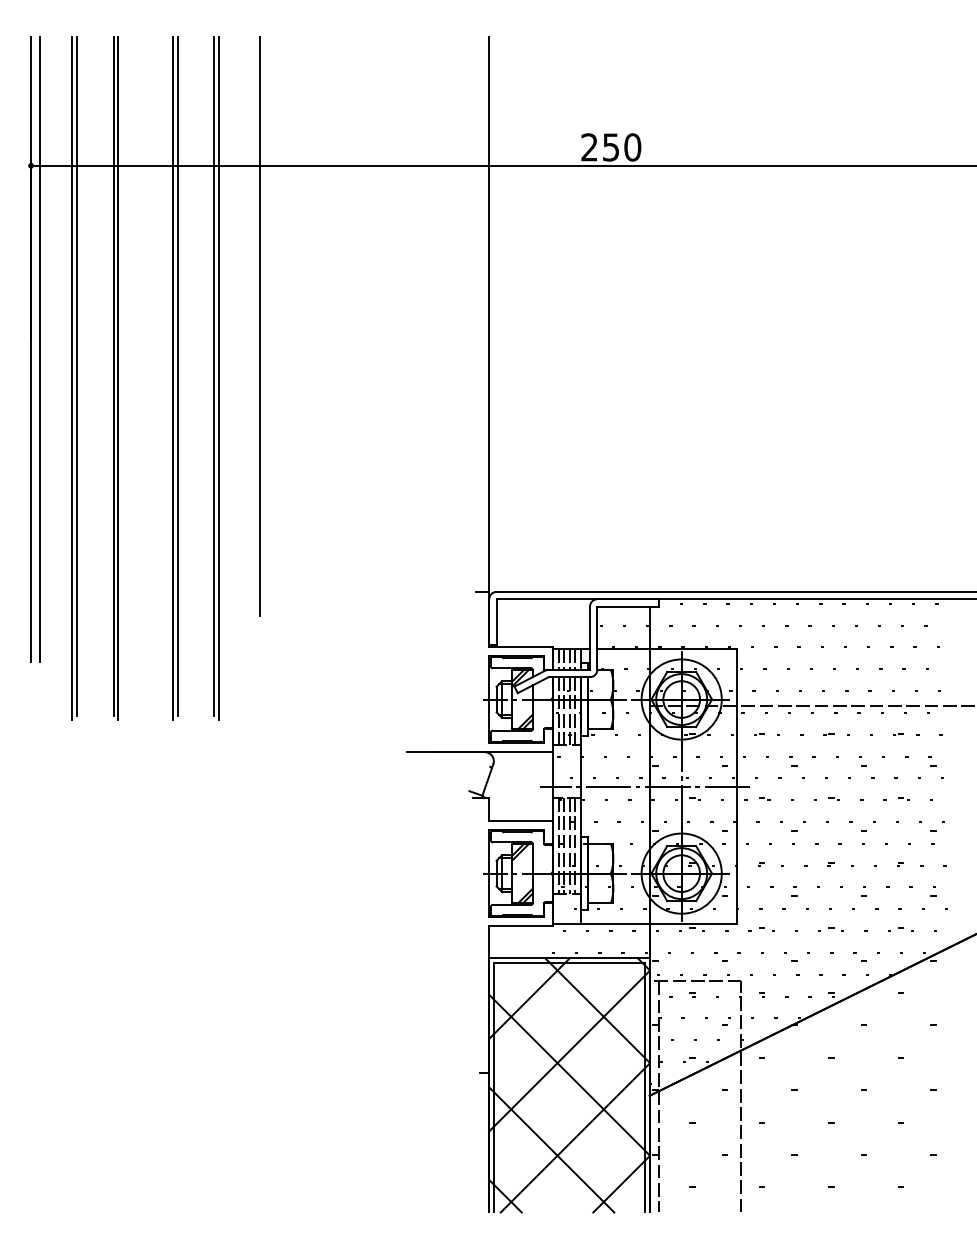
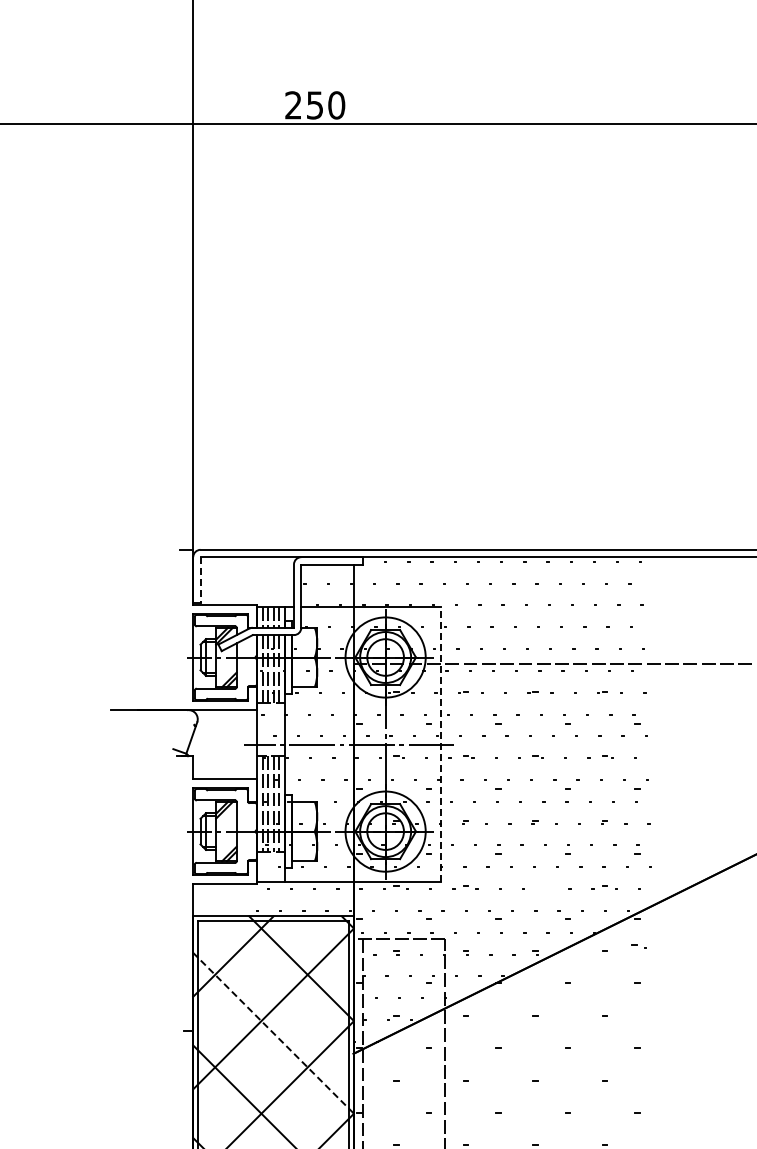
line: (496, 622) -> (200, 580), solid -> dashed
line: (736, 786) -> (440, 744), solid -> dashed
part: (835, 929) -> (638, 946), moved
line: (569, 1074) -> (273, 1032), solid -> dashed

